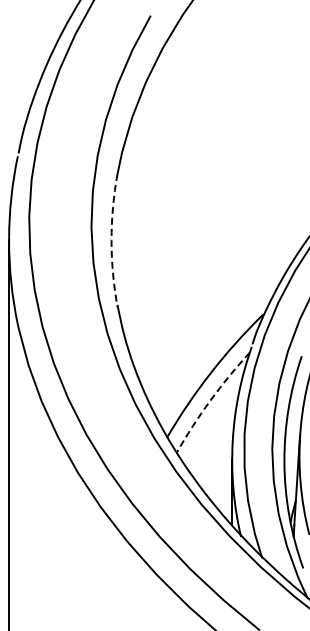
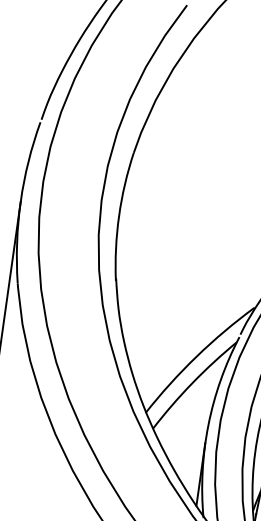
arc: (111, 240) -> (119, 215), dashed -> solid
arc: (210, 400) -> (192, 382), dashed -> solid

